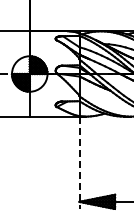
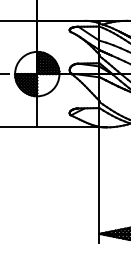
line: (79, 163) -> (99, 185), dashed -> solid

